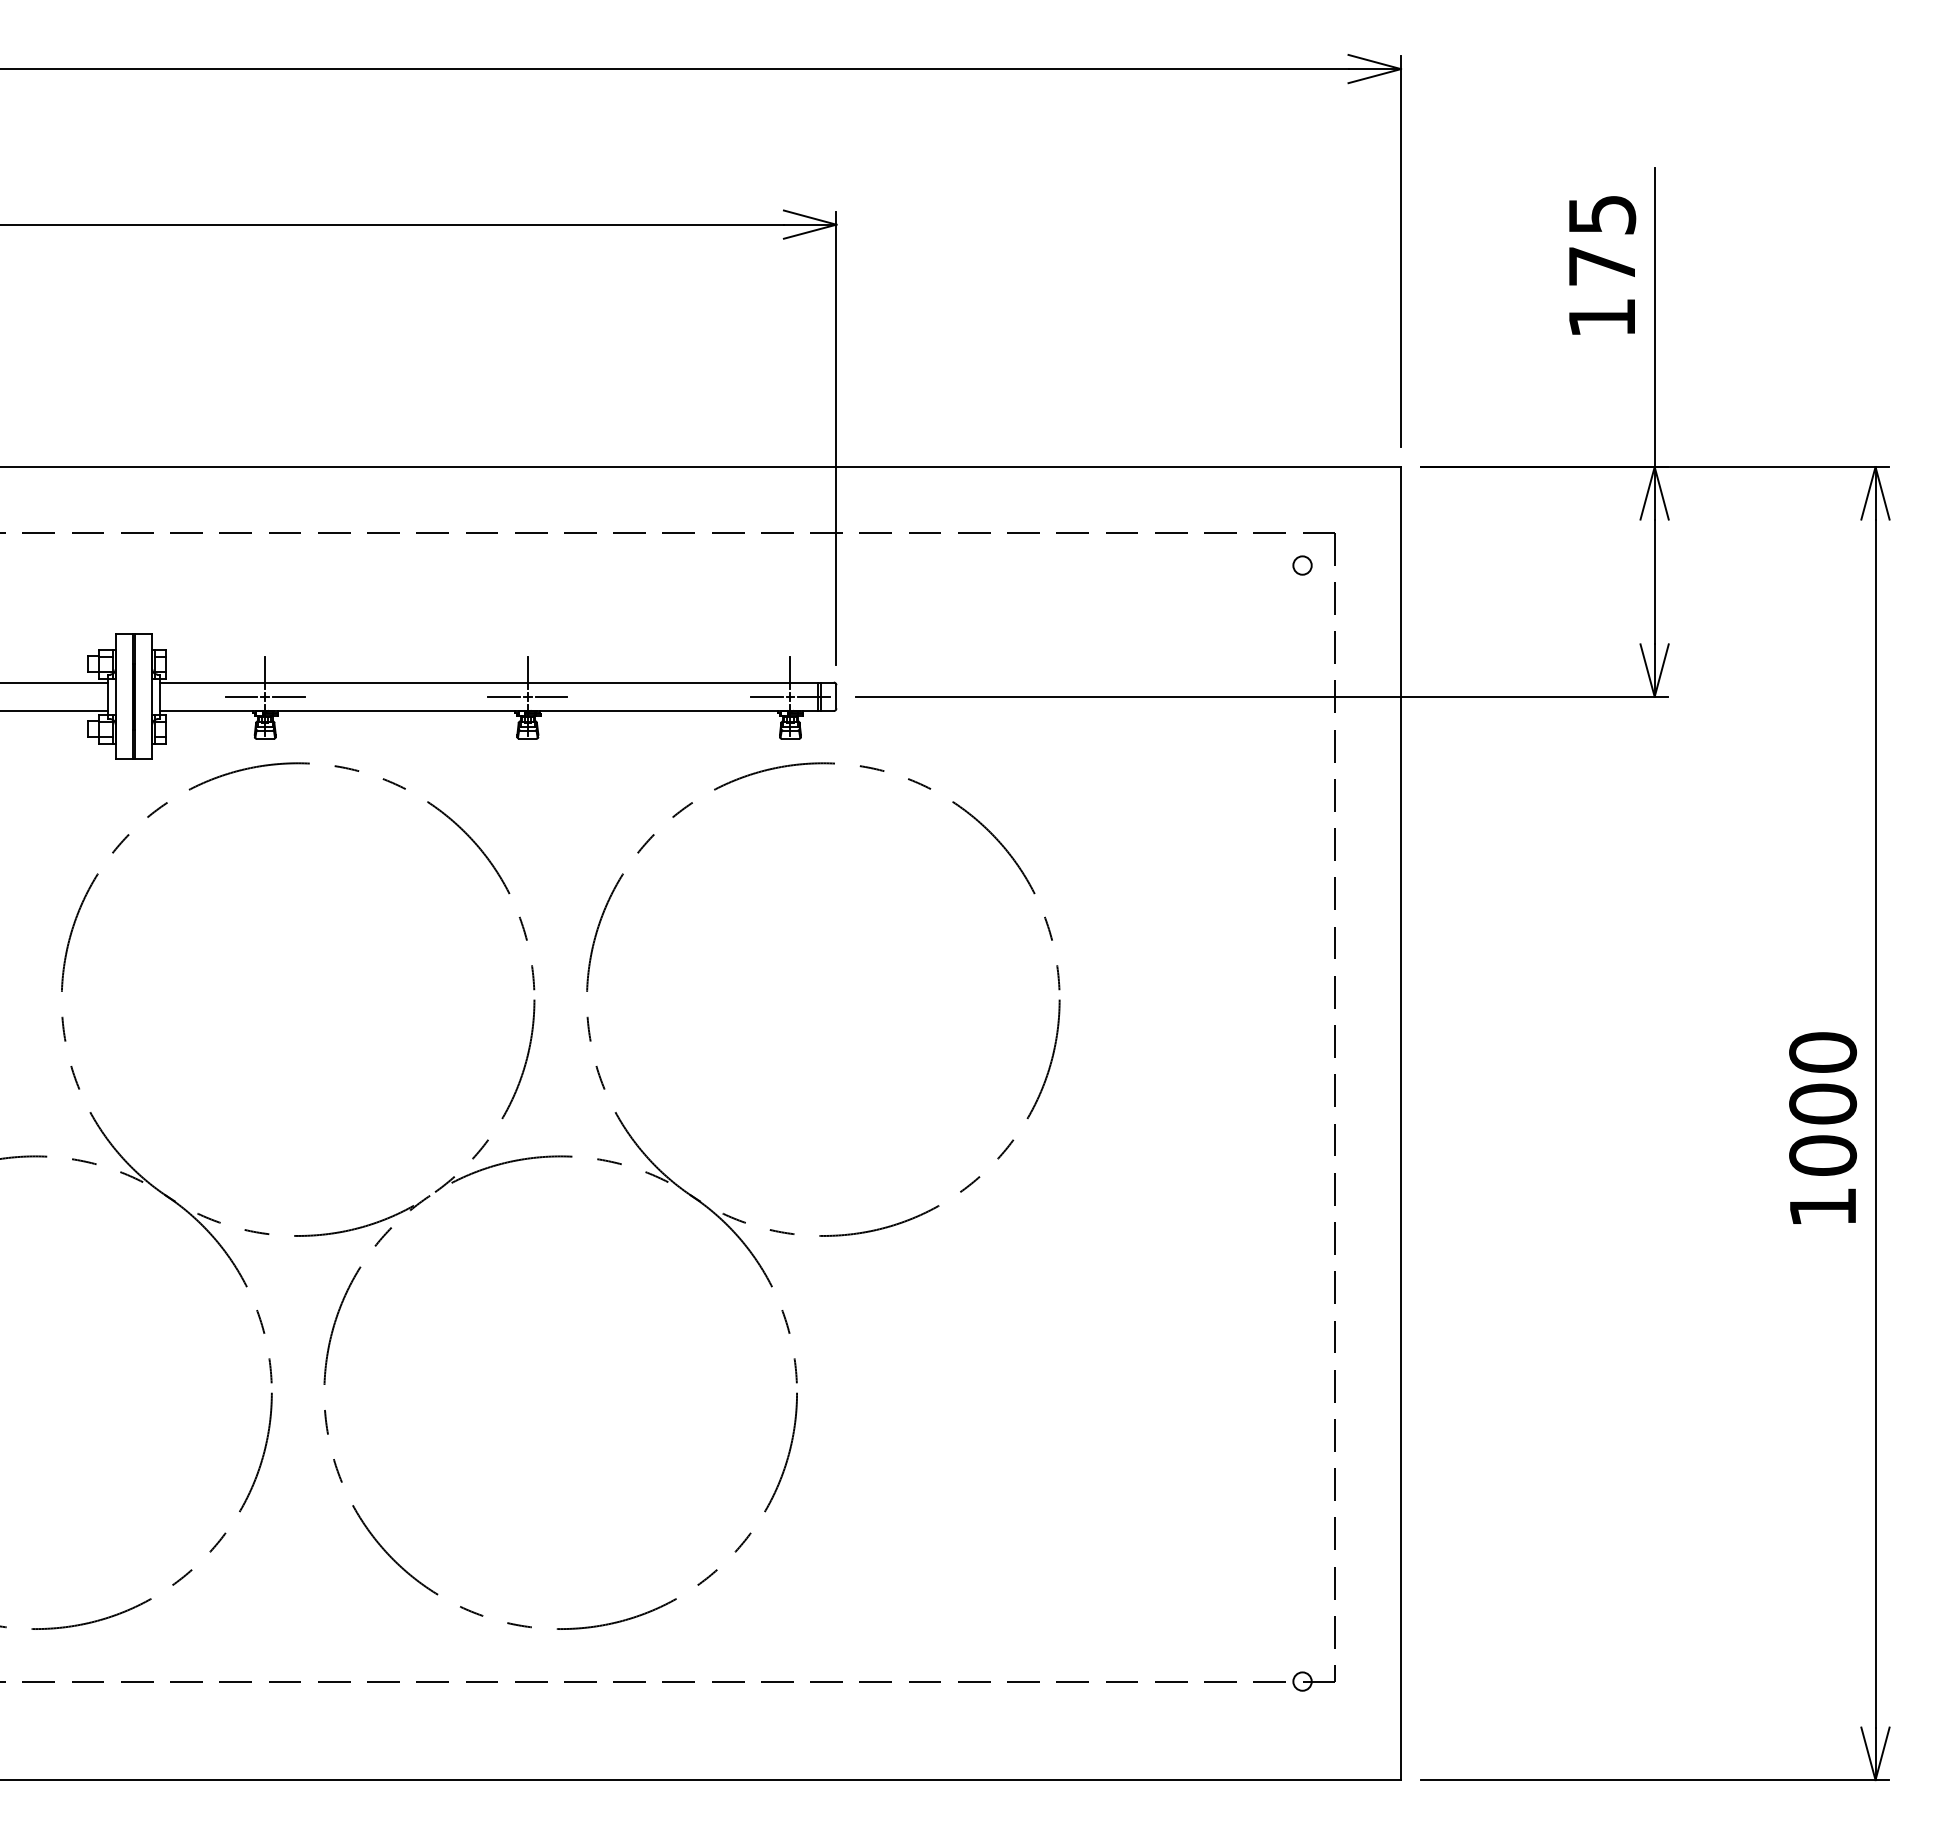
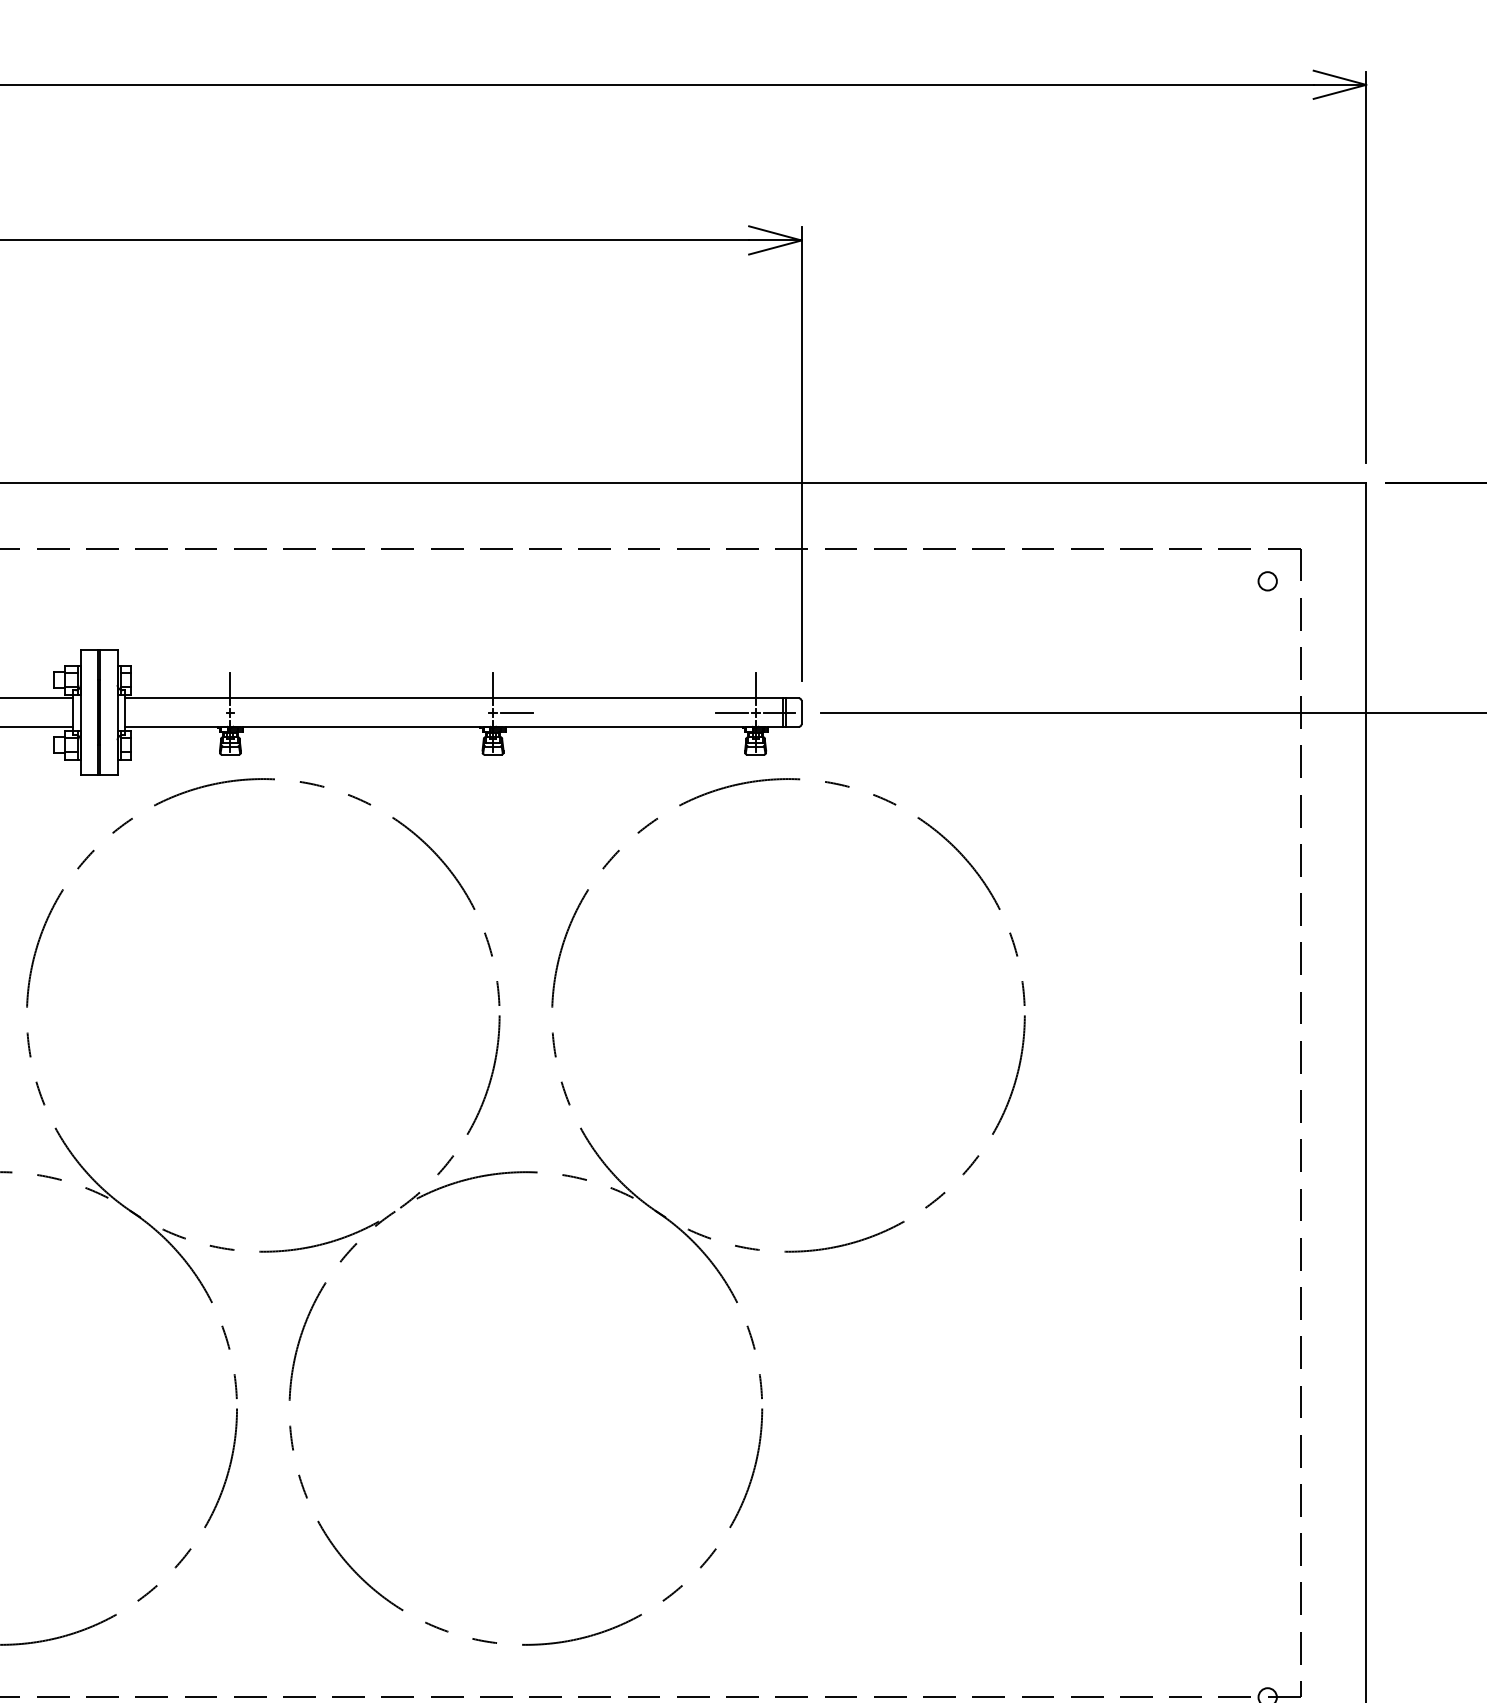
line: (241, 696) -> (206, 712), removed
line: (288, 696) -> (253, 712), removed
line: (504, 696) -> (469, 712), removed

